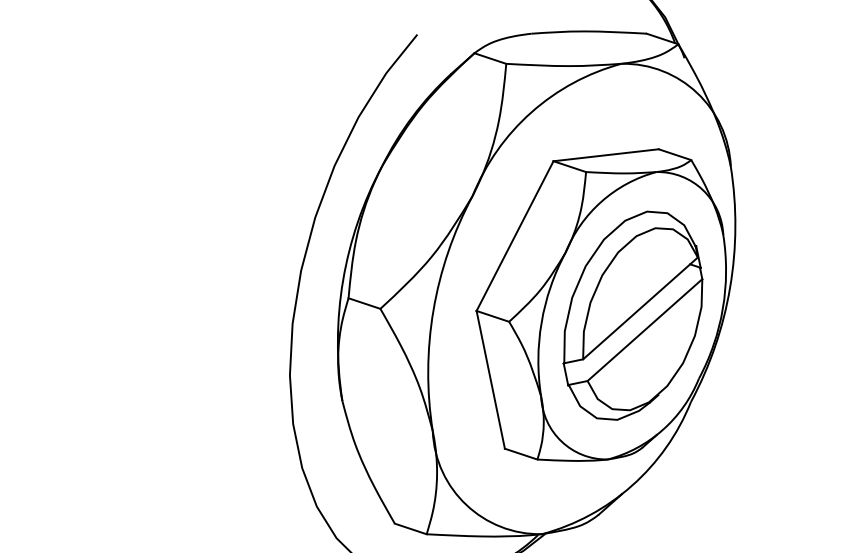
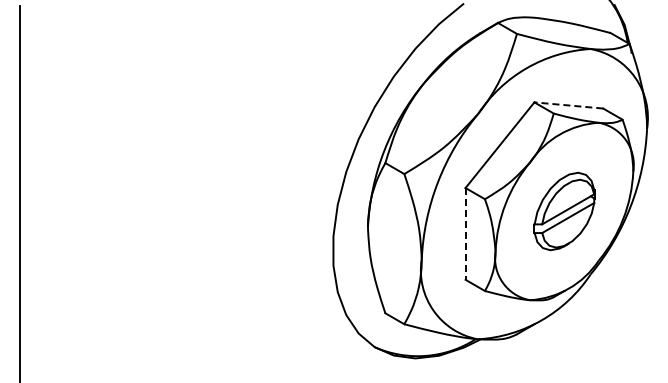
line: (605, 155) -> (568, 105), solid -> dashed
part: (632, 315) -> (564, 211), size x0.6
line: (490, 379) -> (465, 233), solid -> dashed

